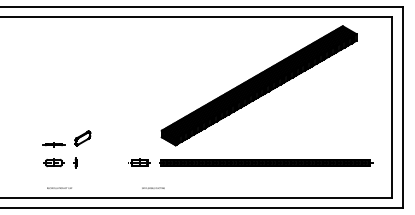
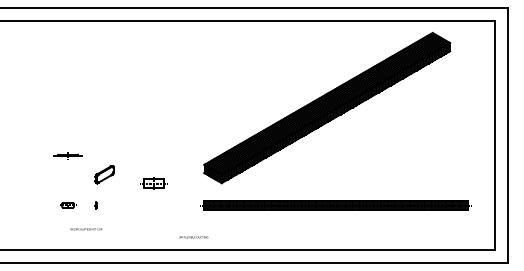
part: (53, 144) -> (67, 155), moved
part: (53, 162) -> (67, 204), size x0.6
part: (75, 162) -> (95, 205), size x0.6
part: (138, 162) -> (153, 183), moved
text: (59, 188) -> (86, 229), moved

